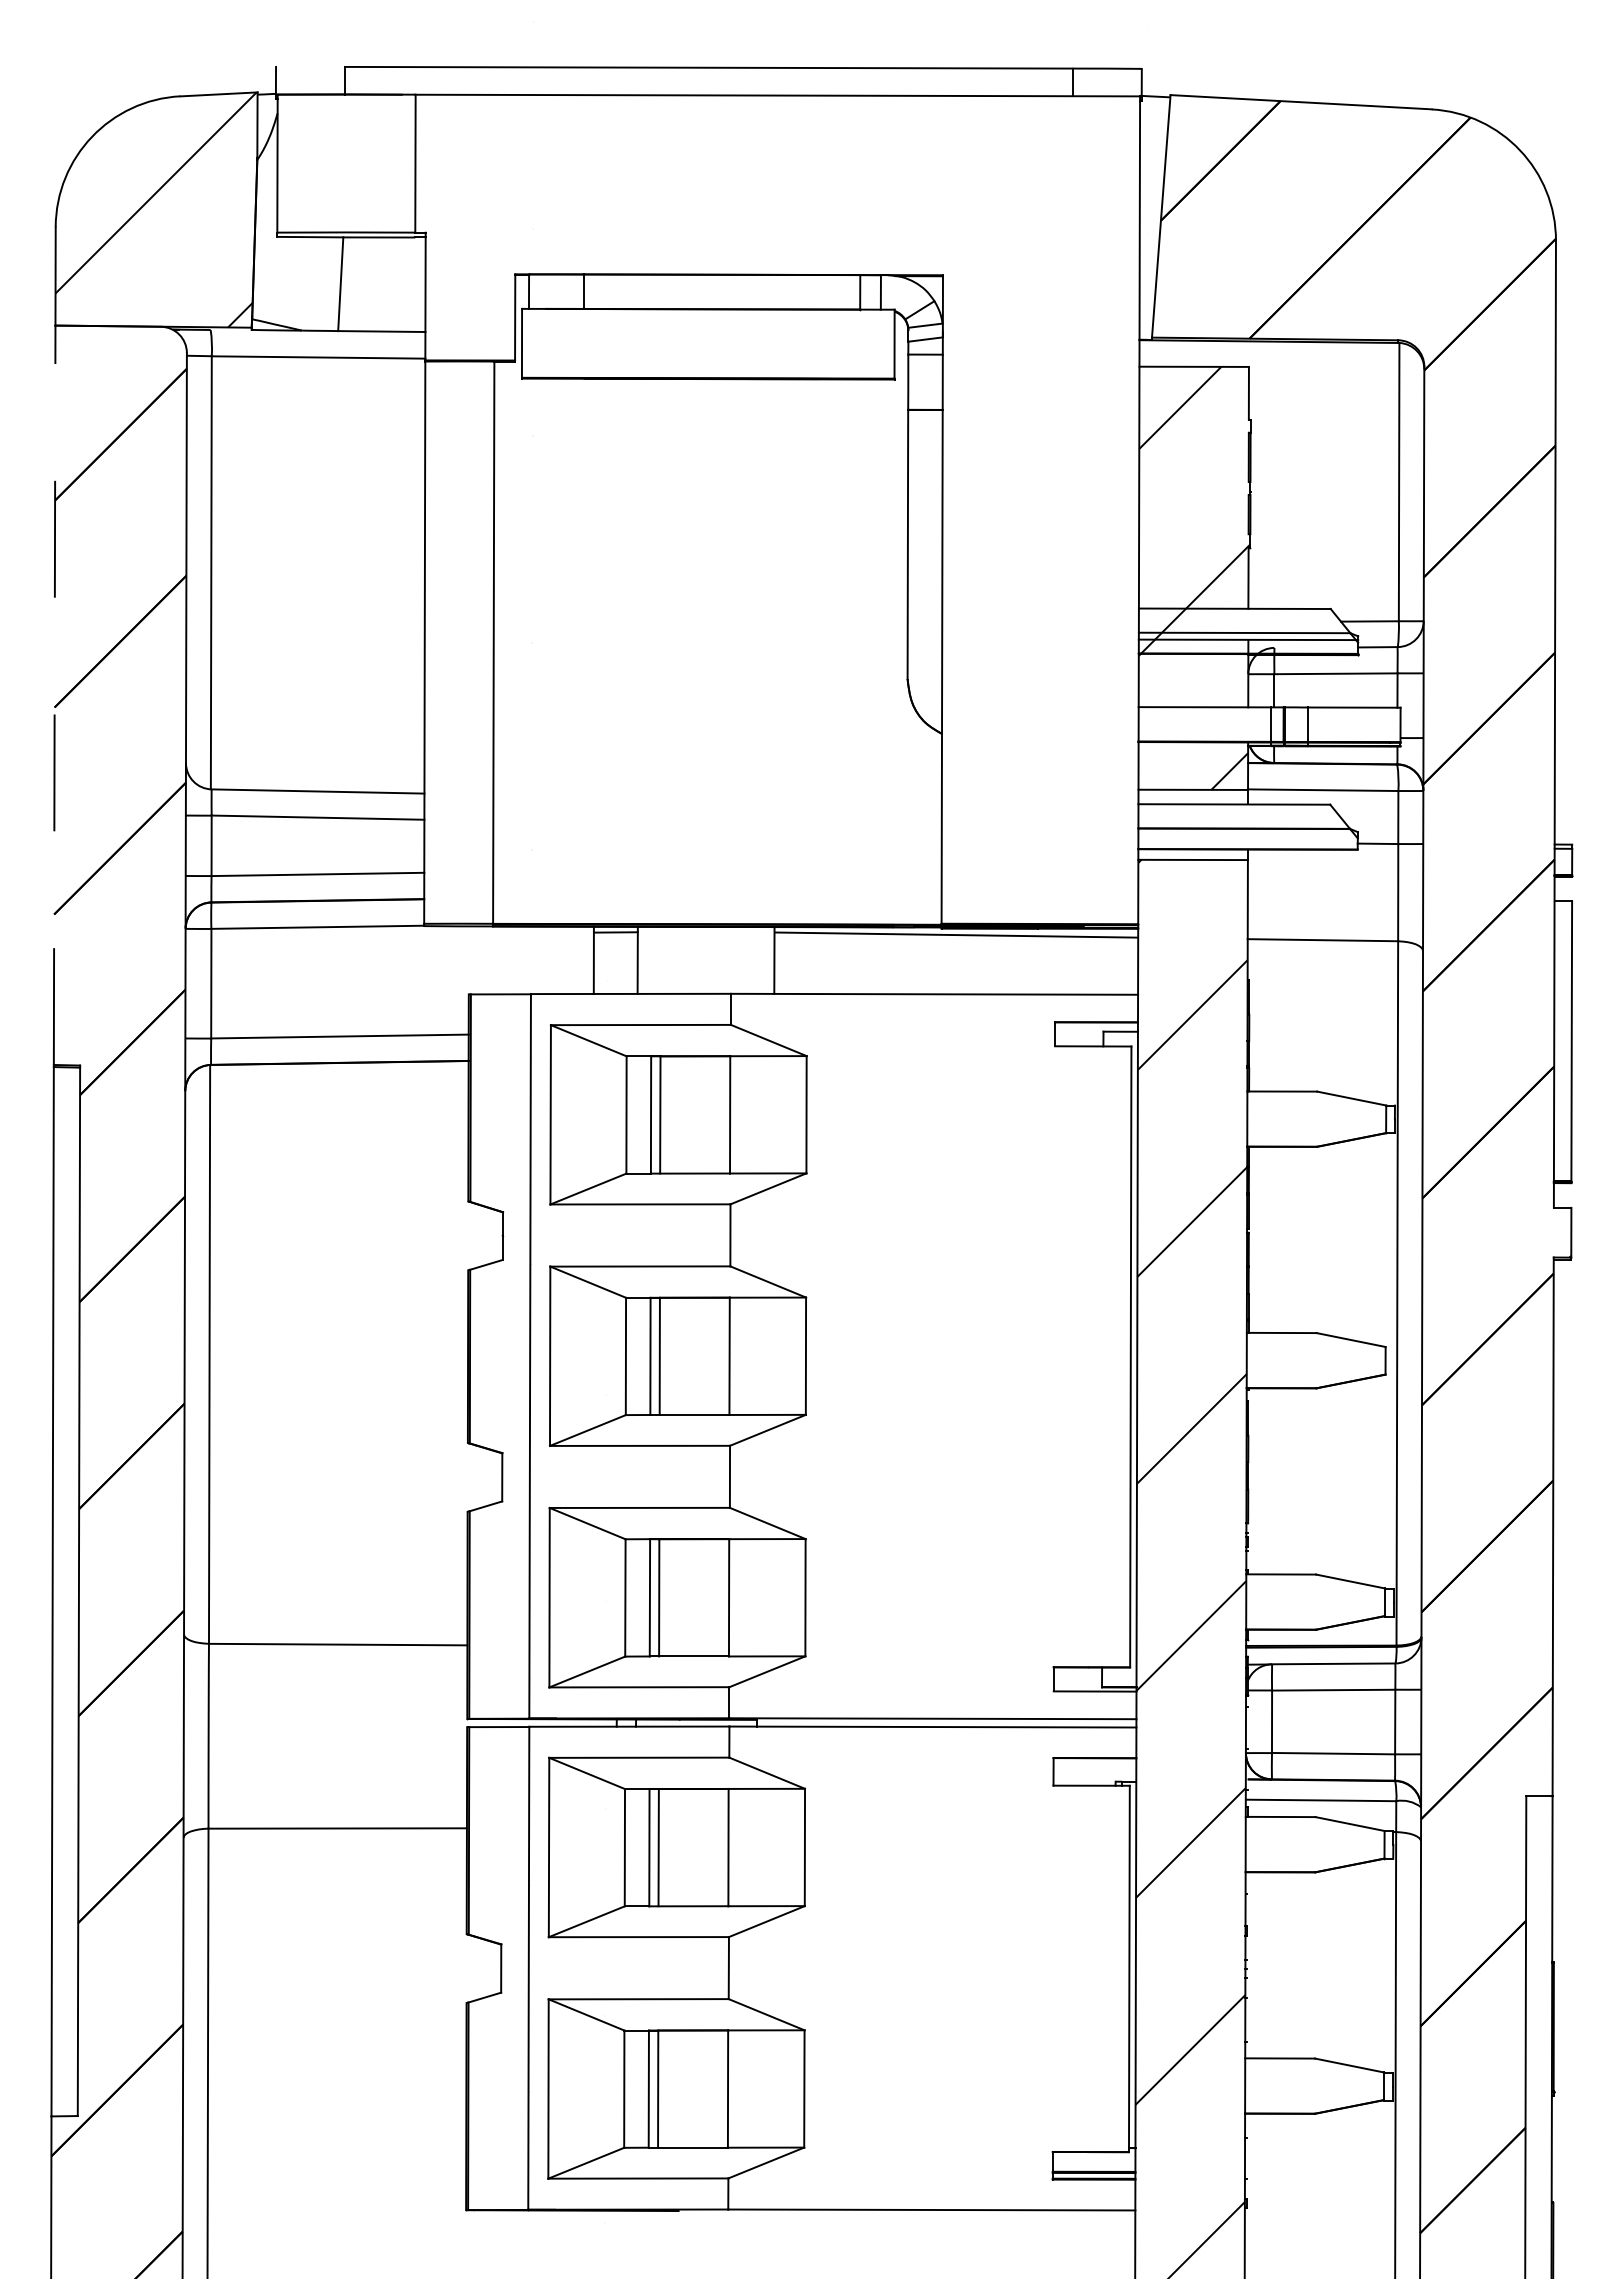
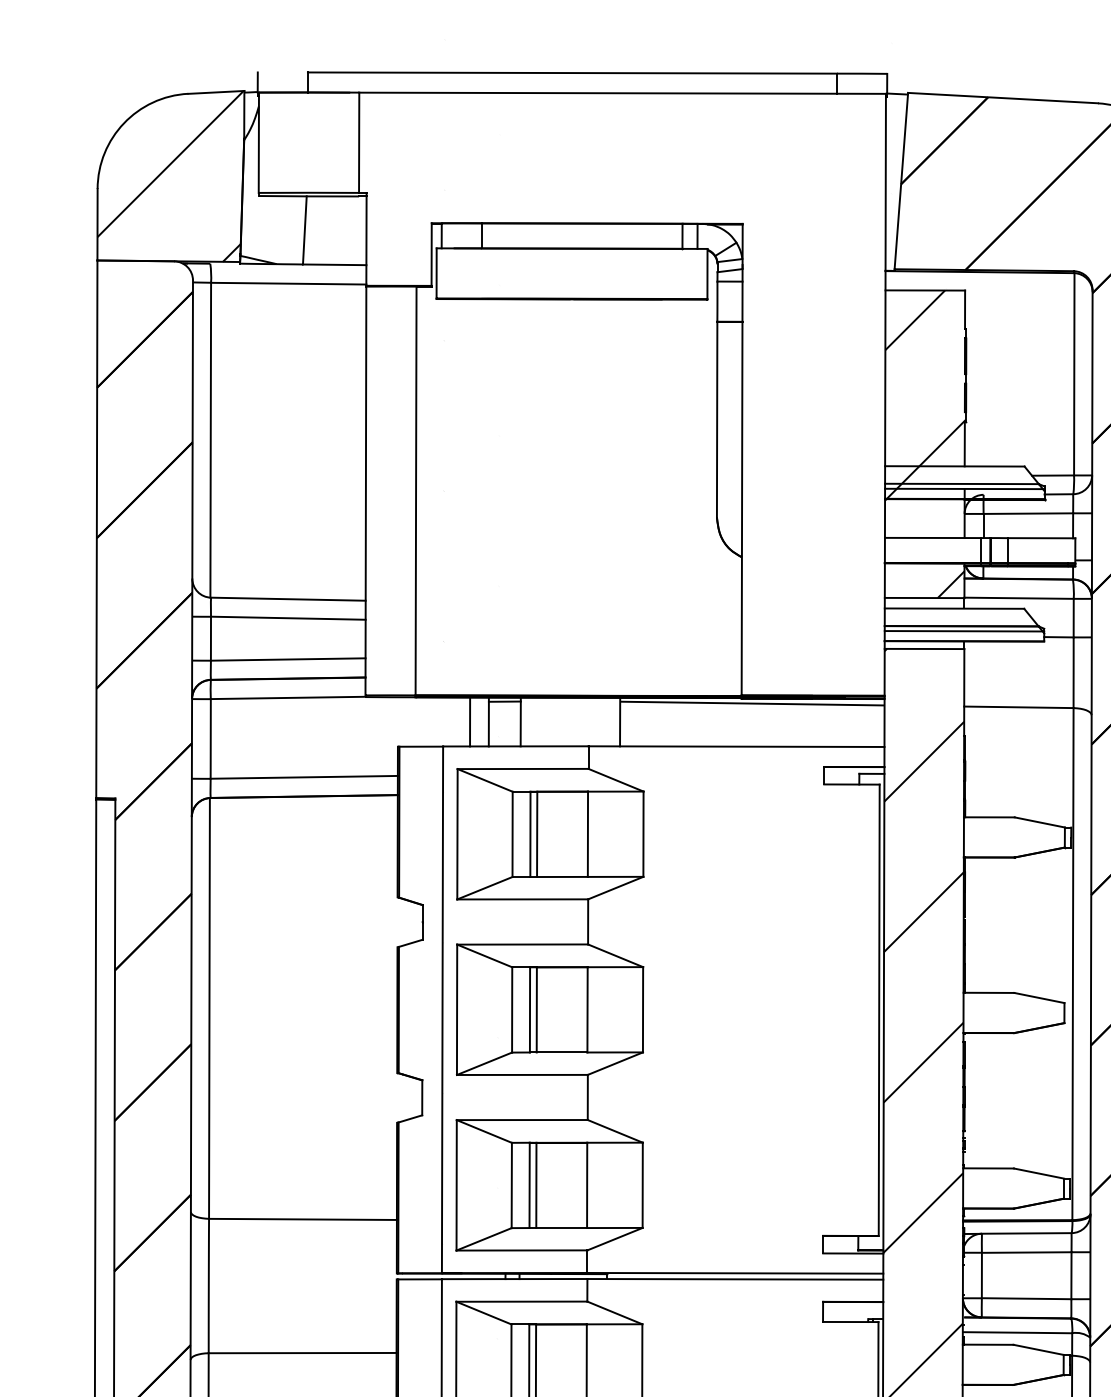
line: (54, 695) -> (96, 529), dashed -> solid
line: (1247, 835) -> (964, 631), added
line: (567, 960) -> (469, 722), added

